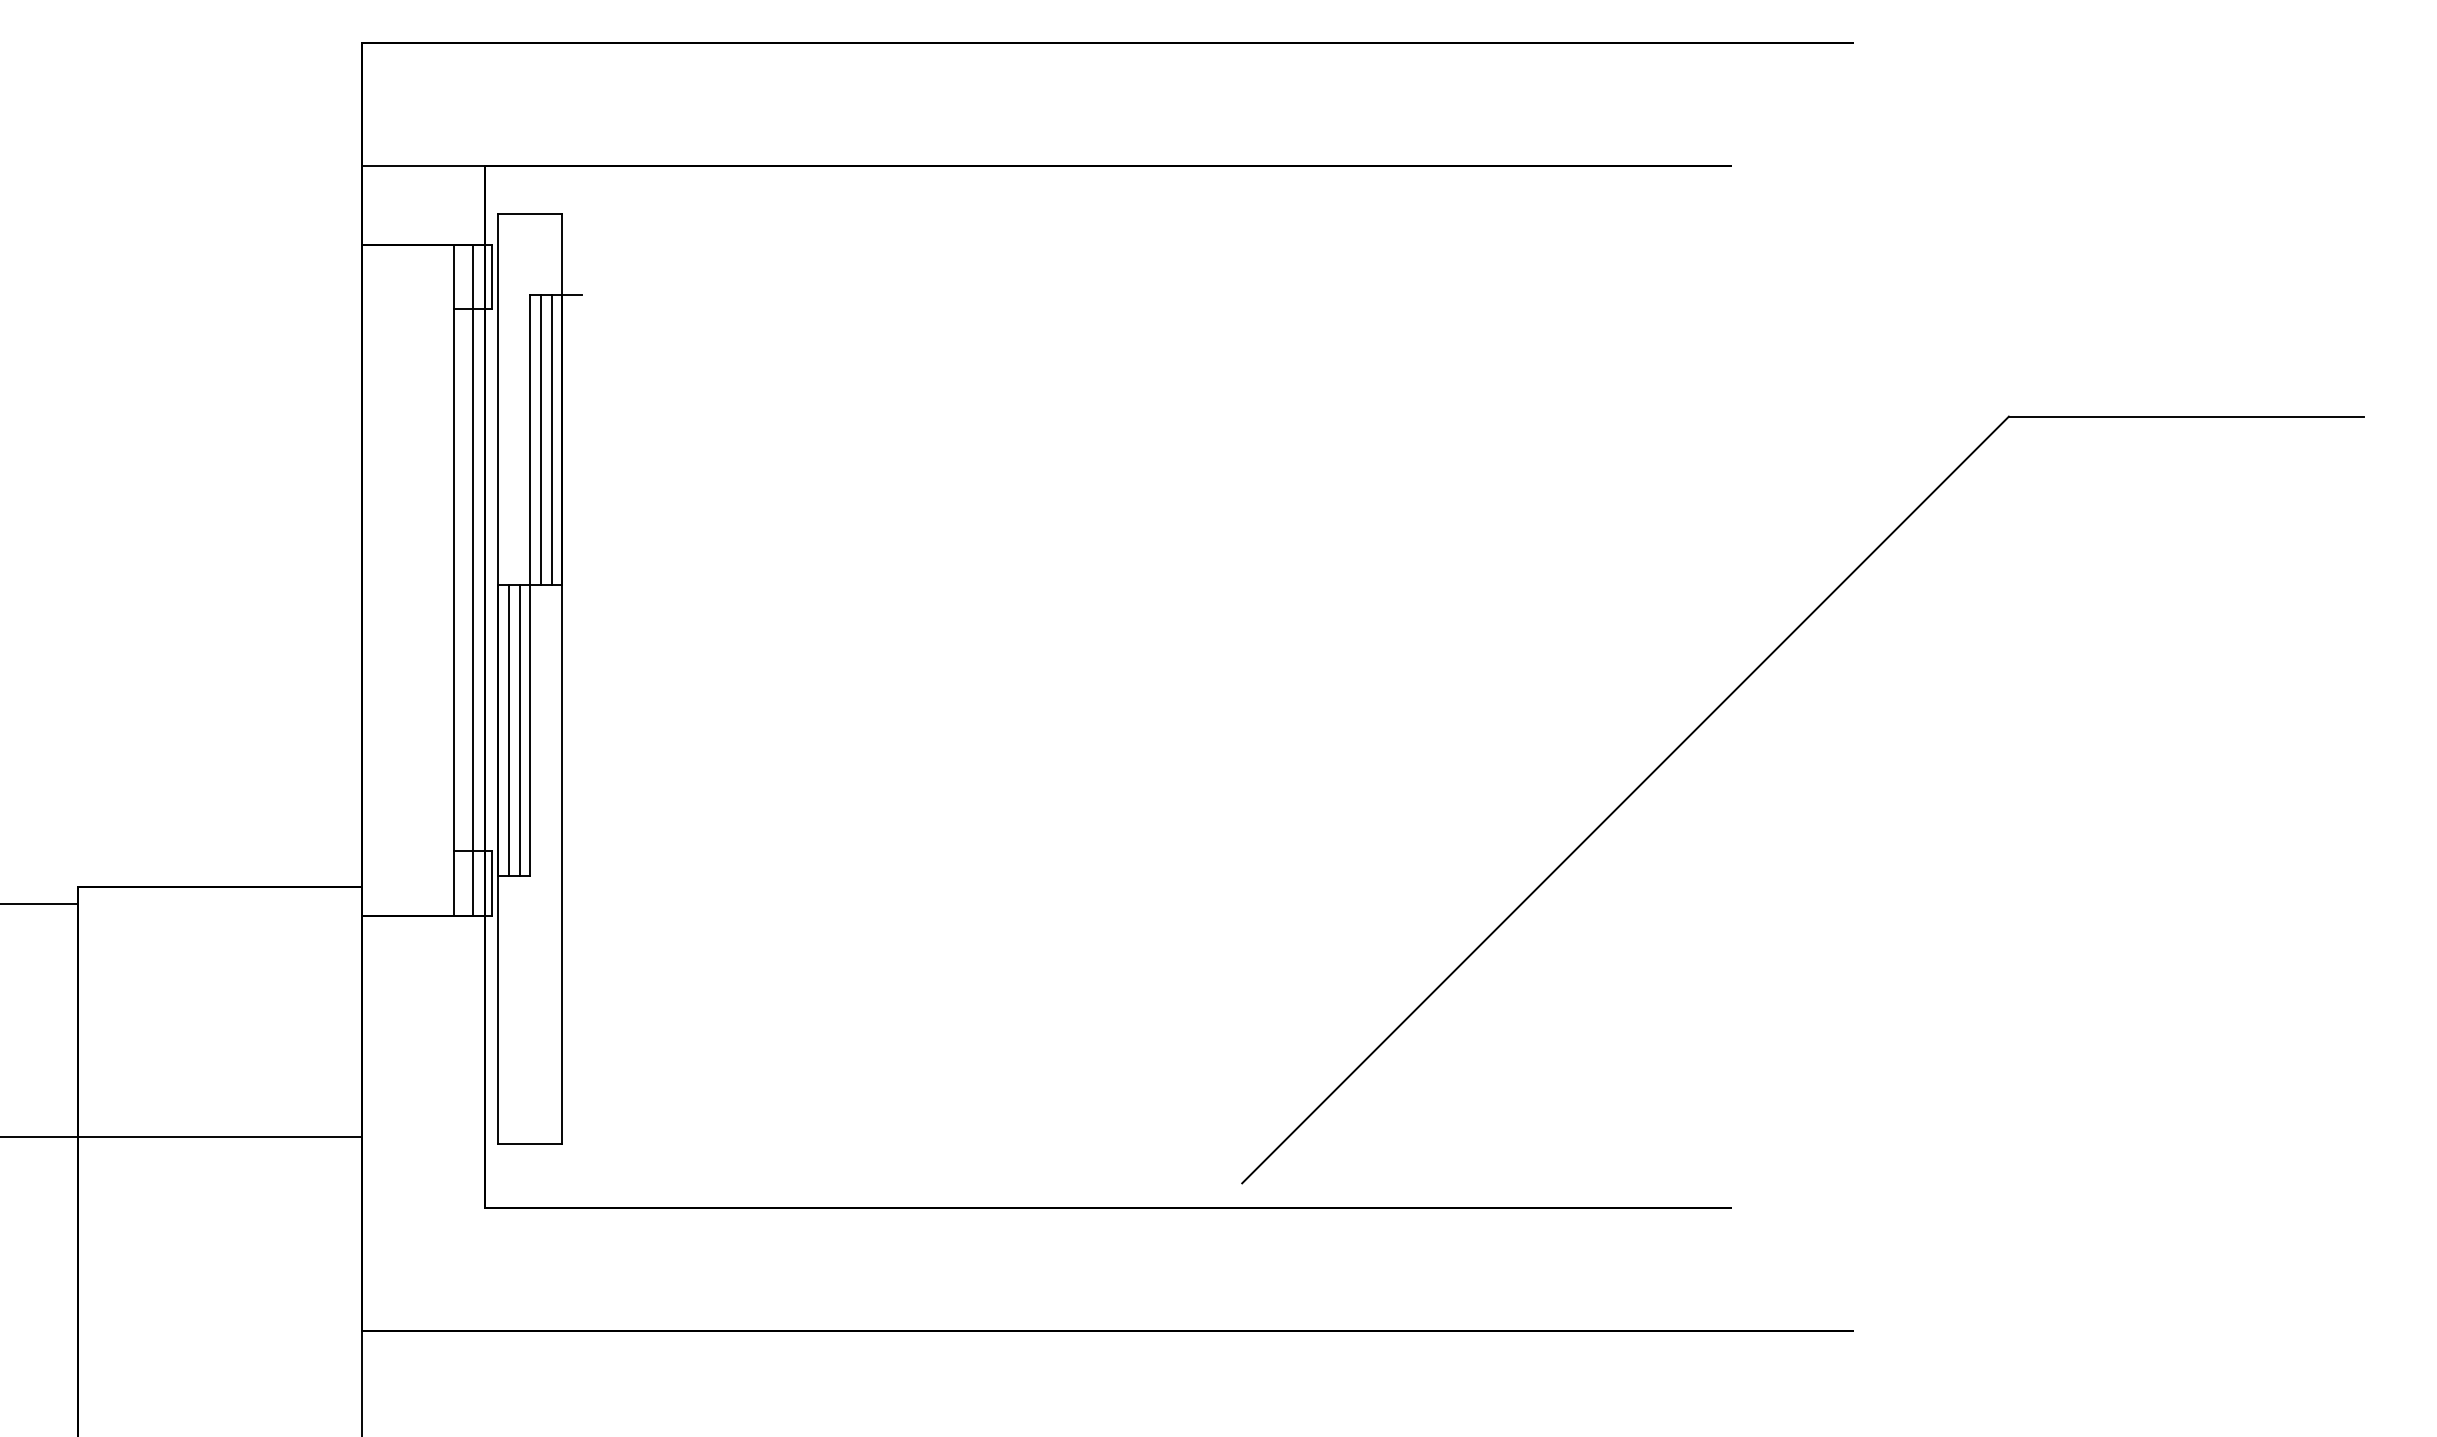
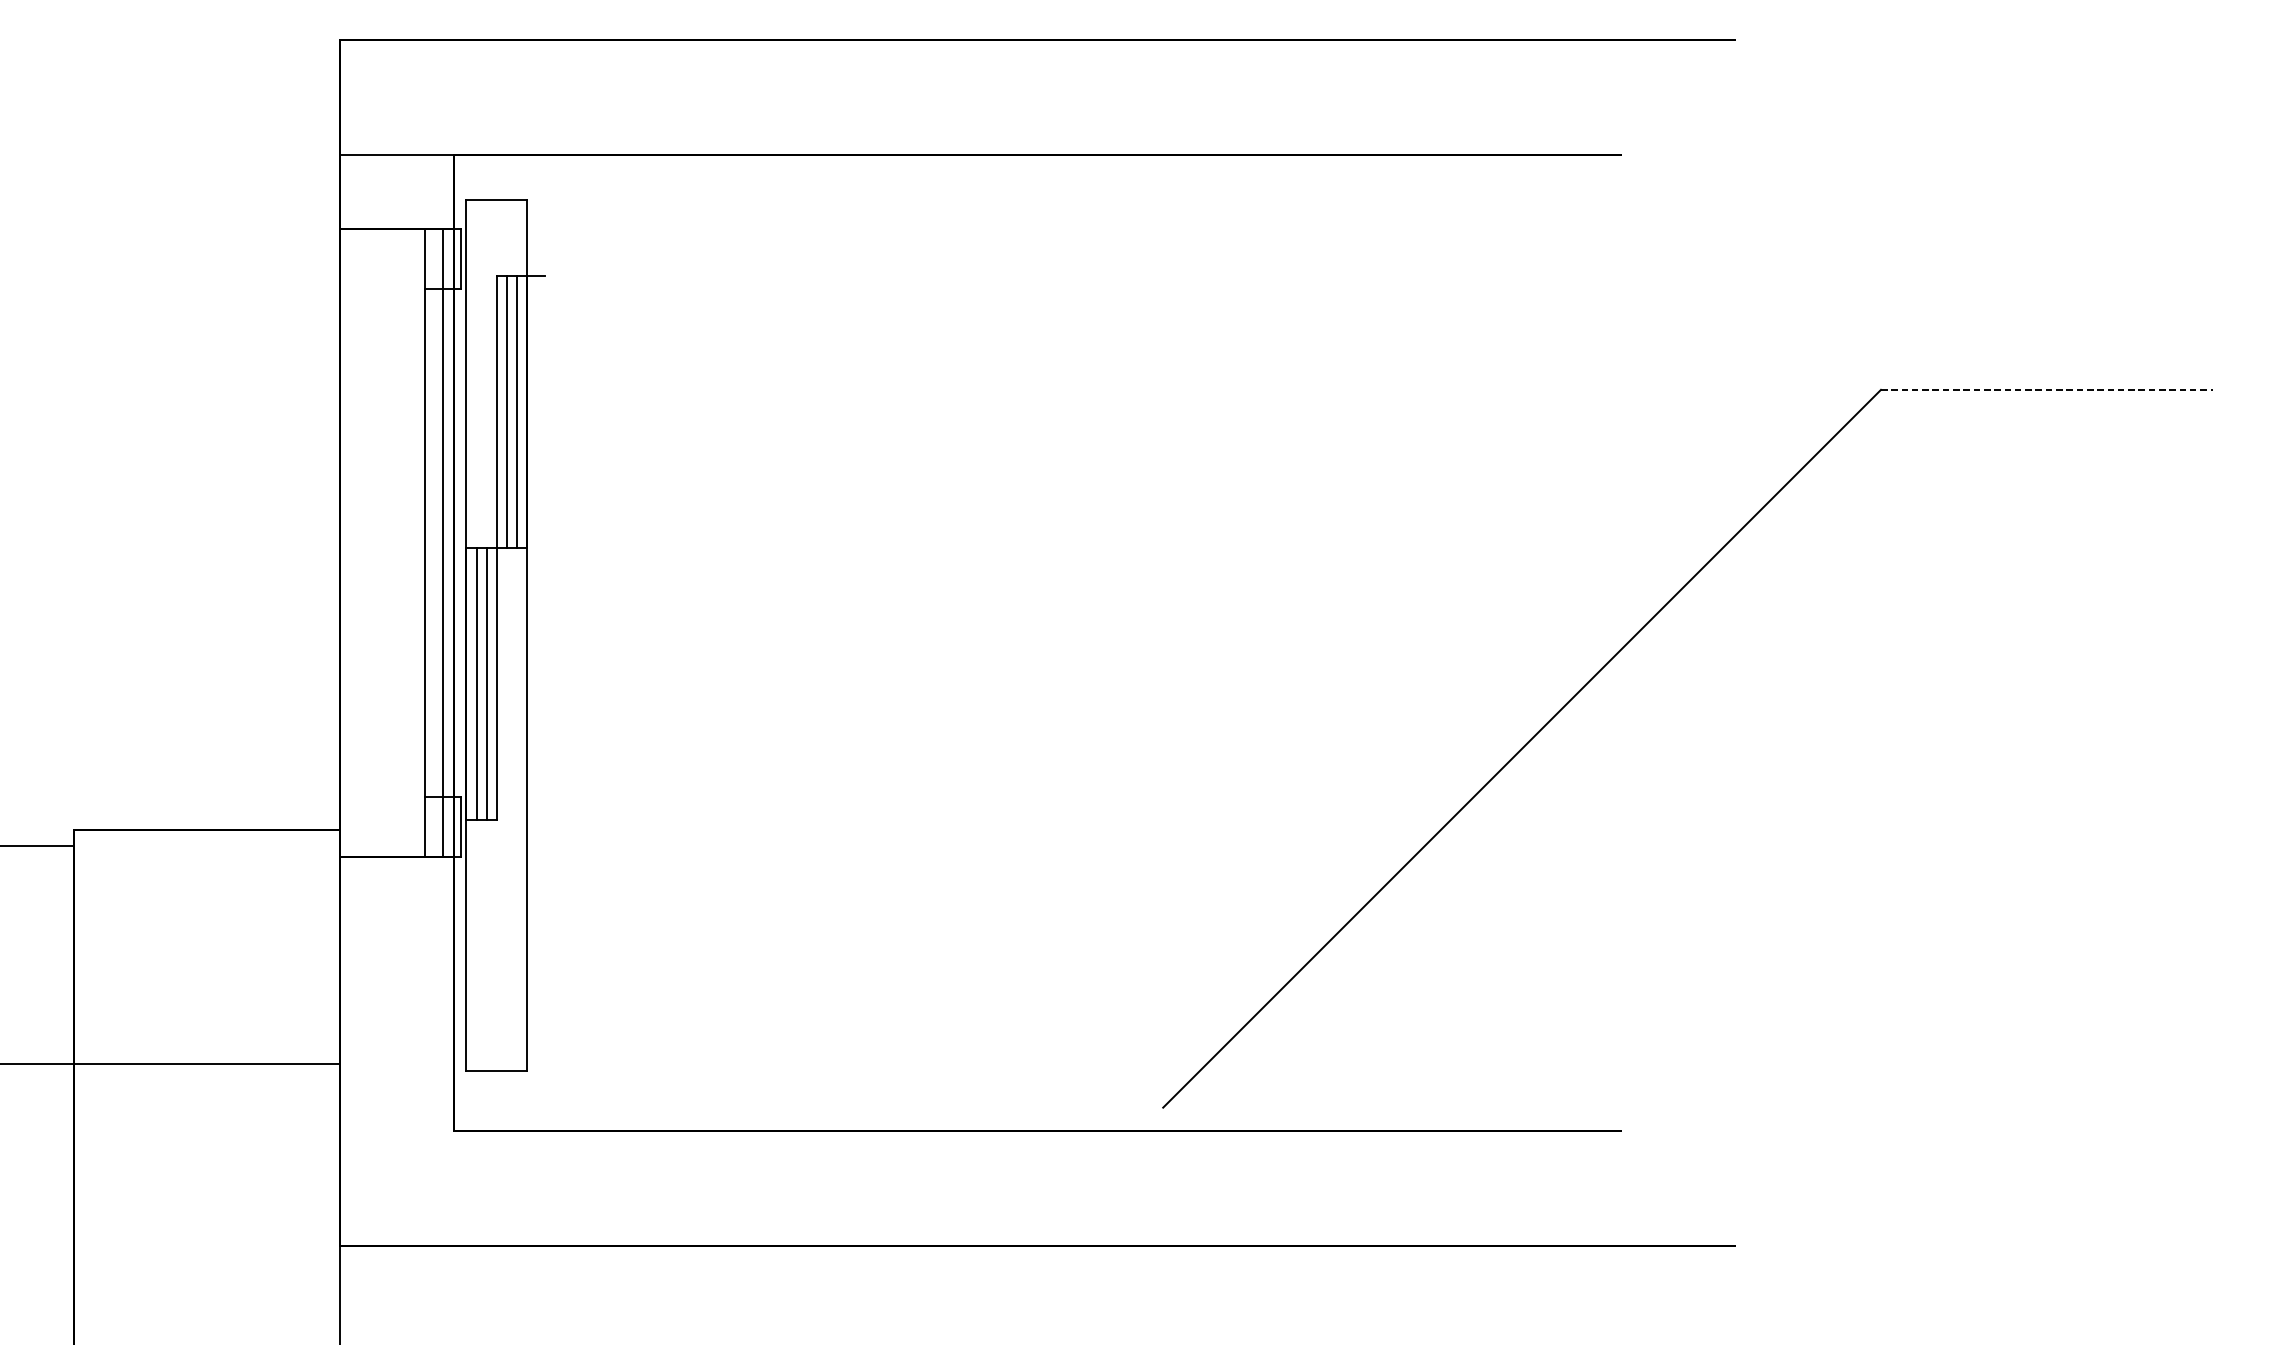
line: (2186, 416) -> (2047, 389), solid -> dashed

